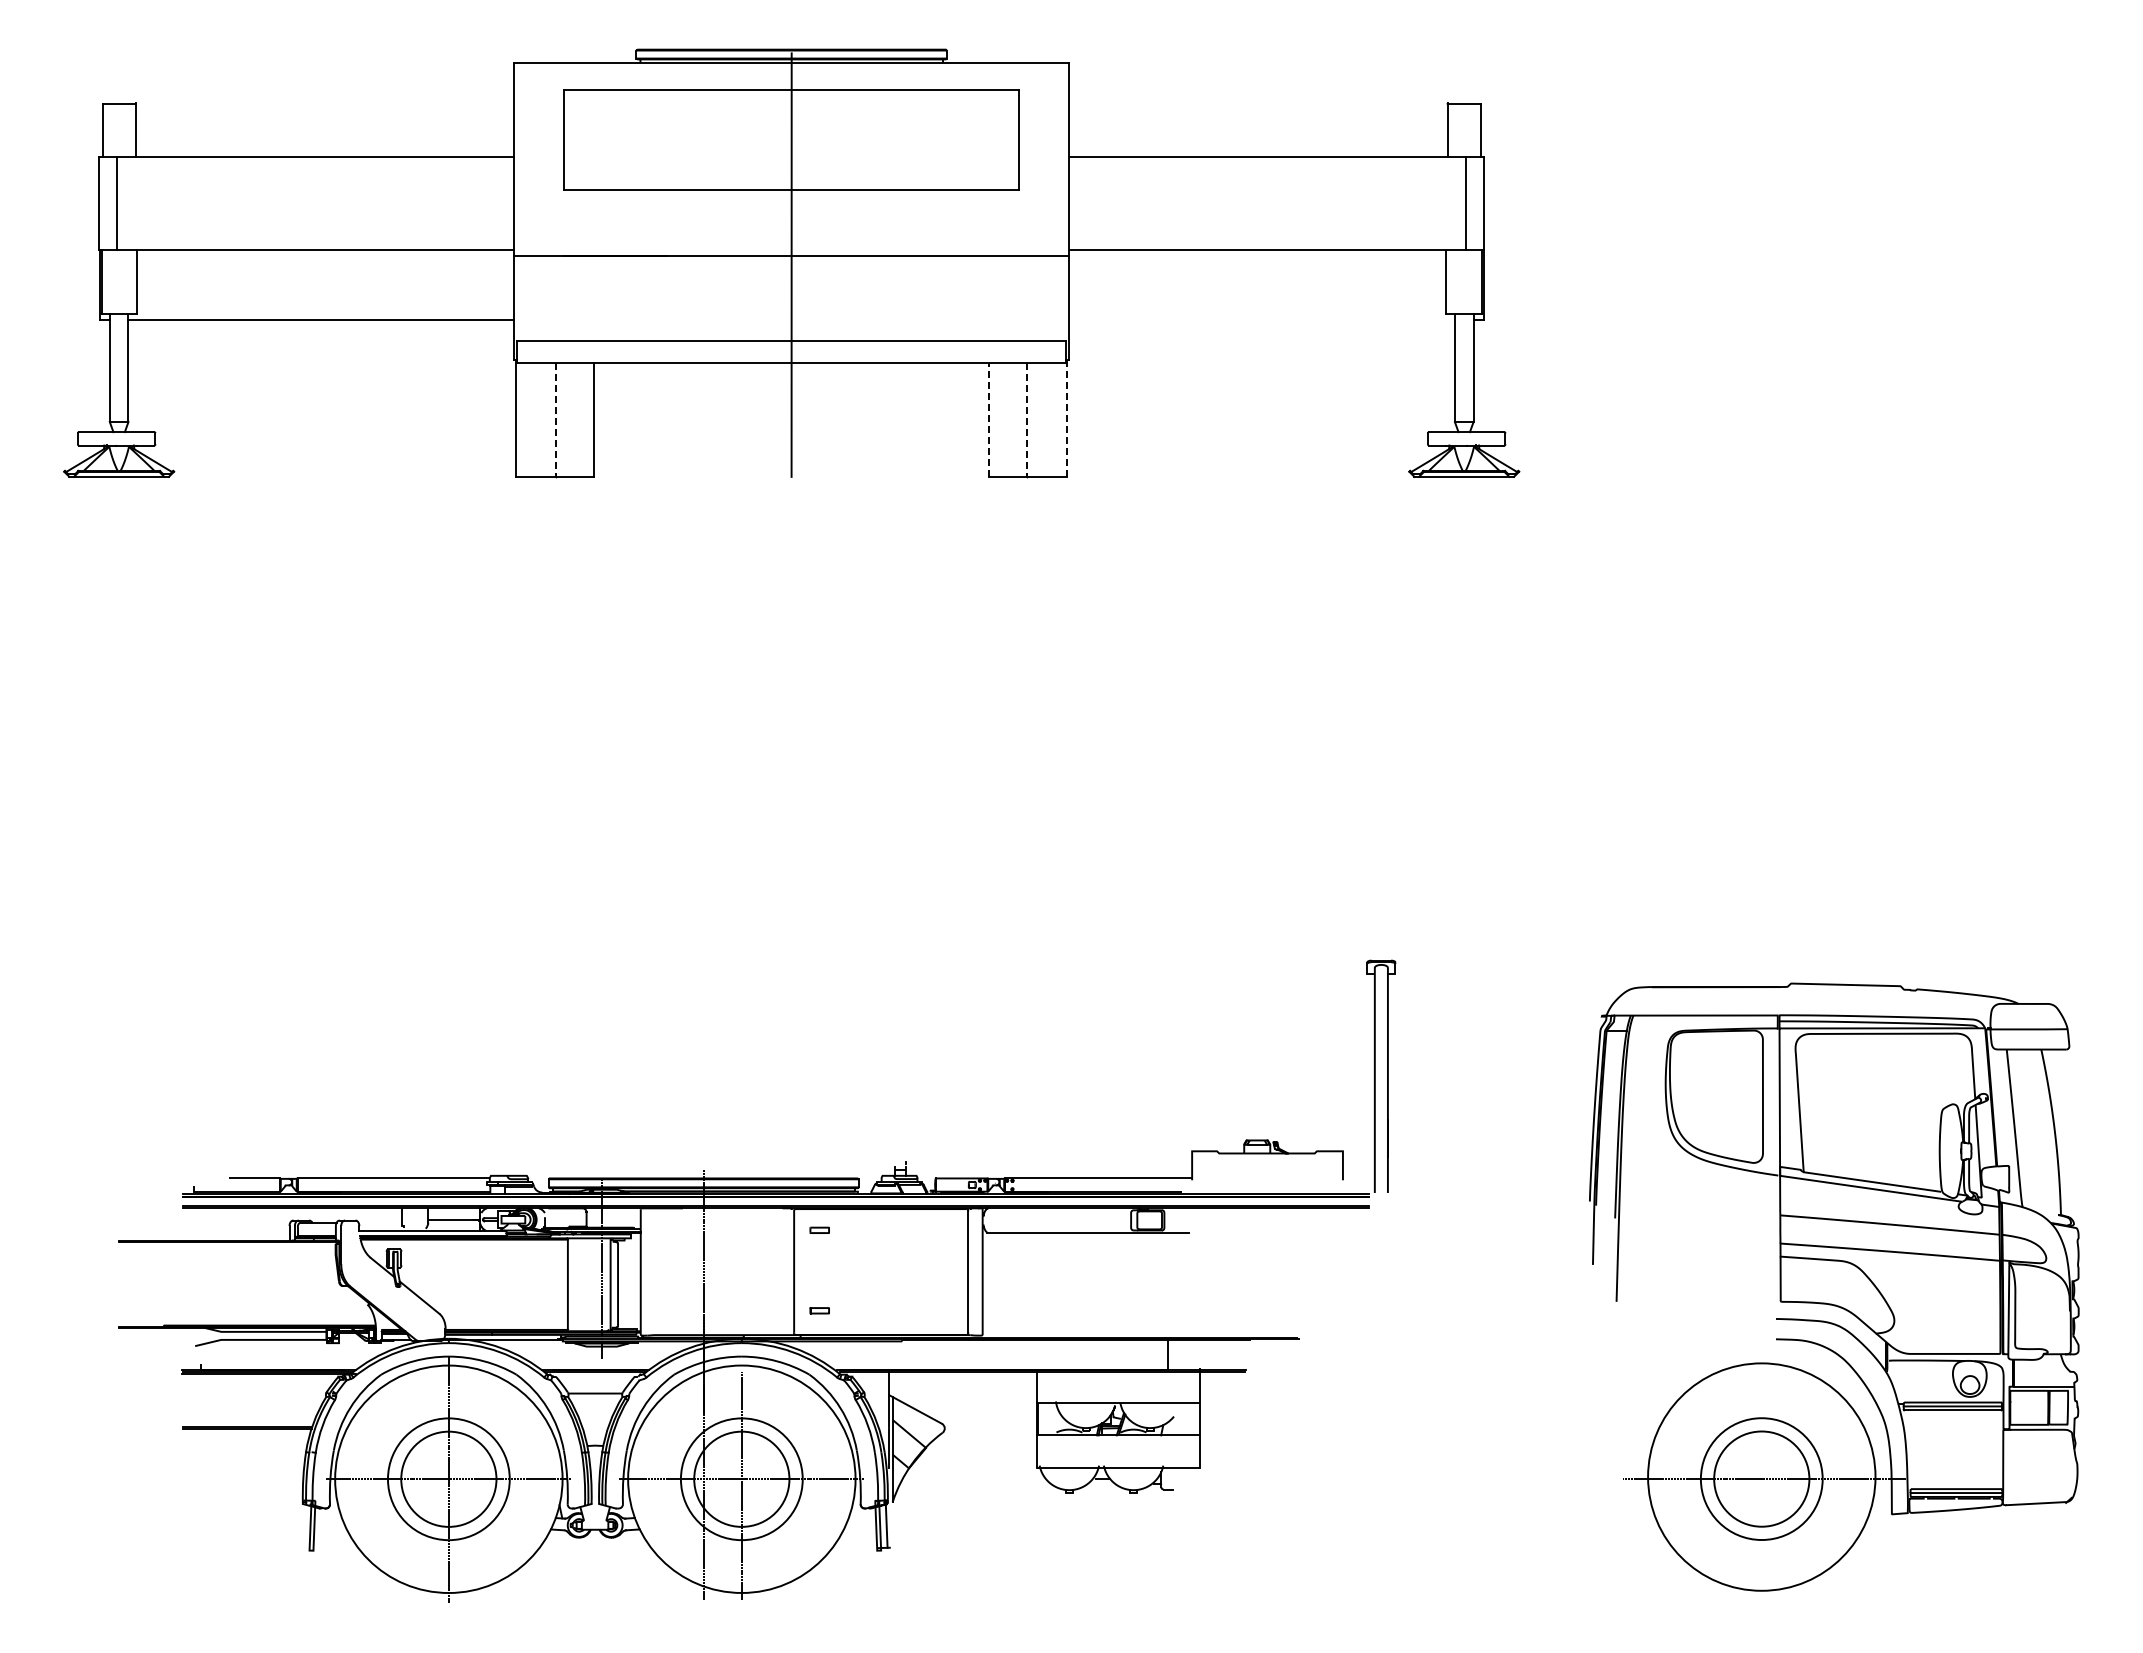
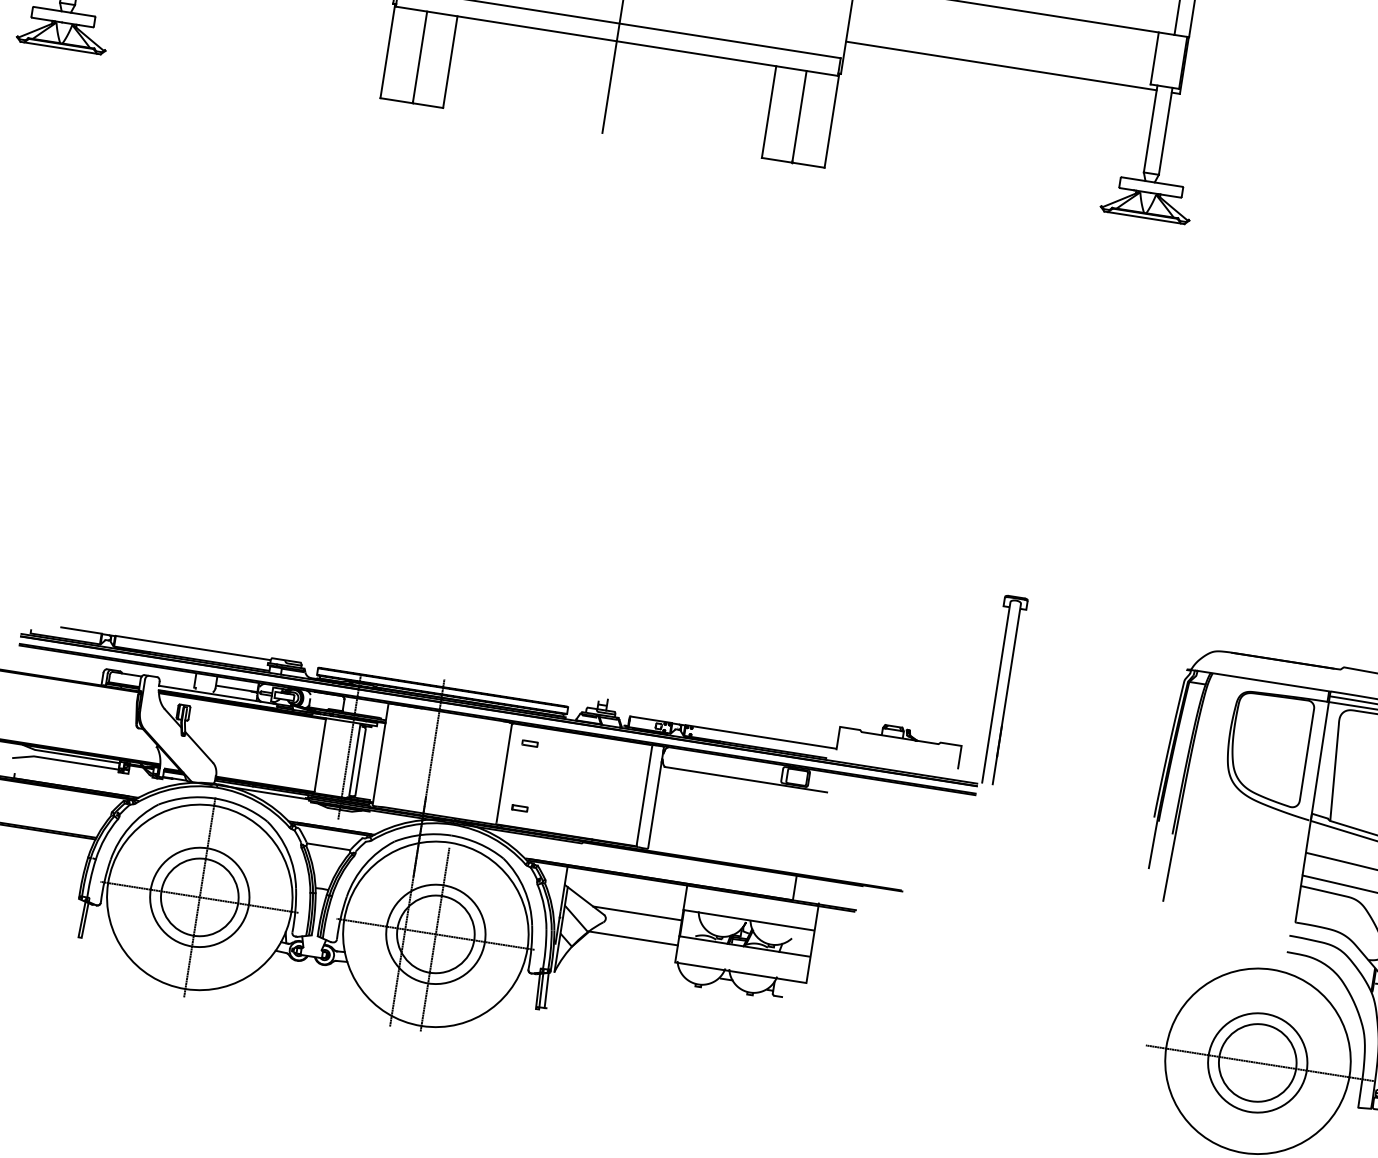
line: (1261, 320) -> (1000, 66), added
line: (556, 419) -> (420, 57), dashed -> solid
line: (1027, 419) -> (799, 116), dashed -> solid
line: (1067, 419) -> (832, 121), dashed -> solid
line: (989, 420) -> (769, 112), dashed -> solid
line: (982, 1415) -> (637, 913), added
line: (981, 1446) -> (633, 938), added

